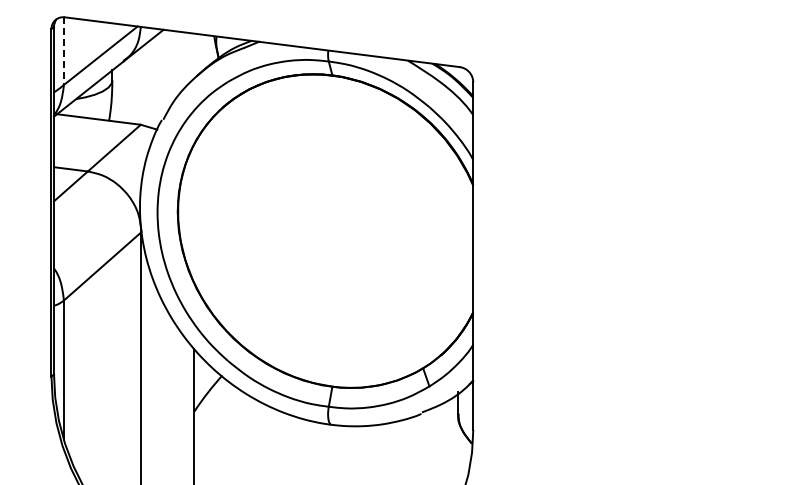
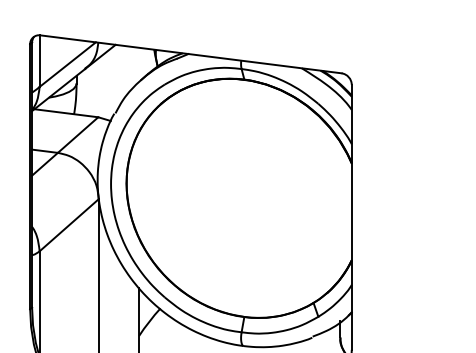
line: (63, 51) -> (39, 61), dashed -> solid

